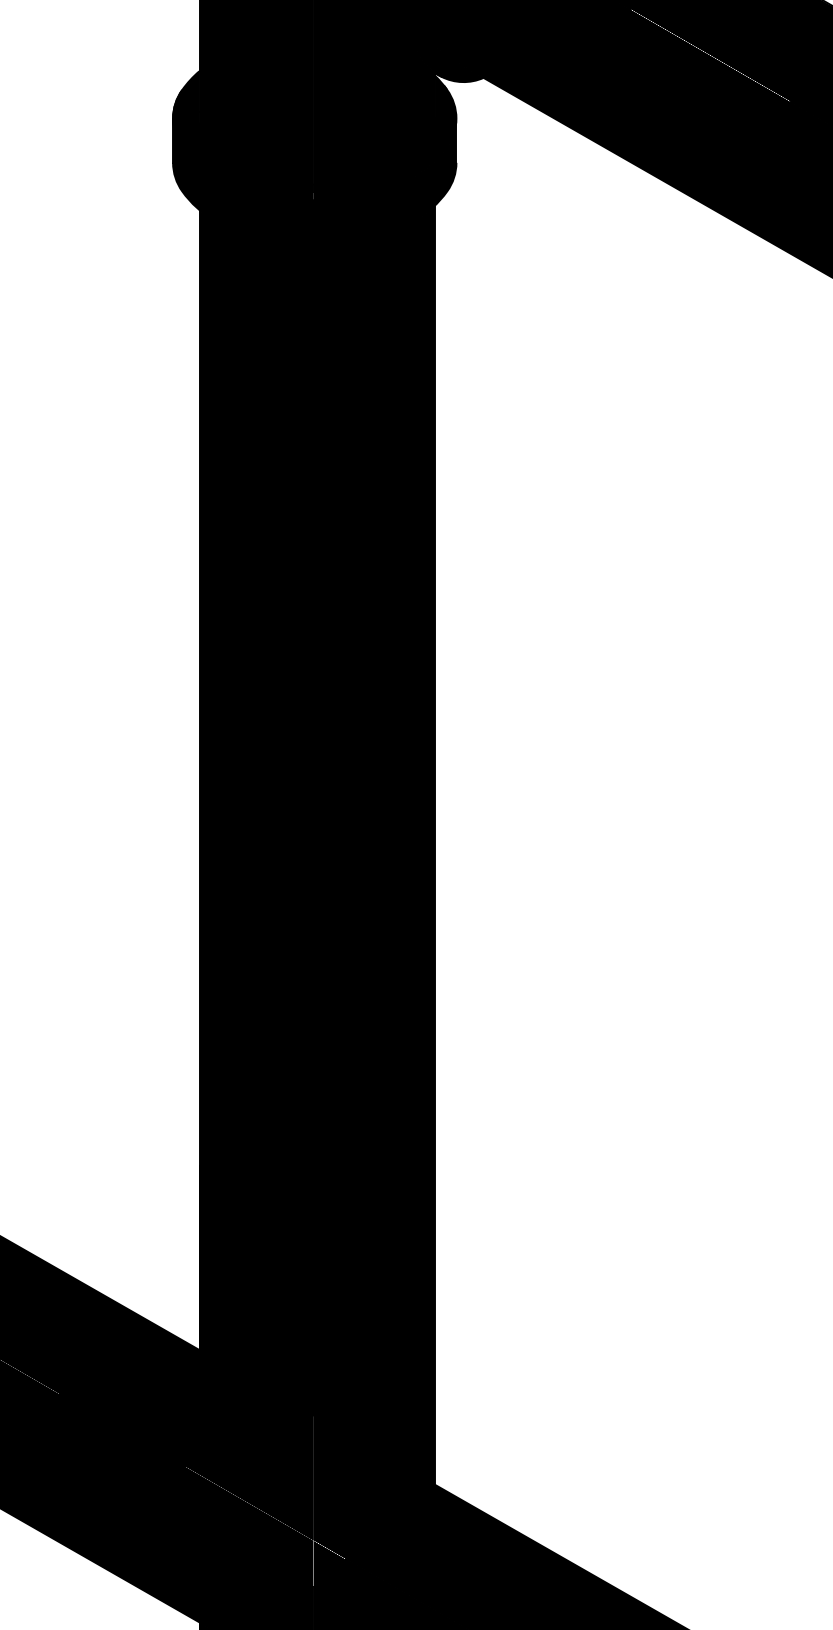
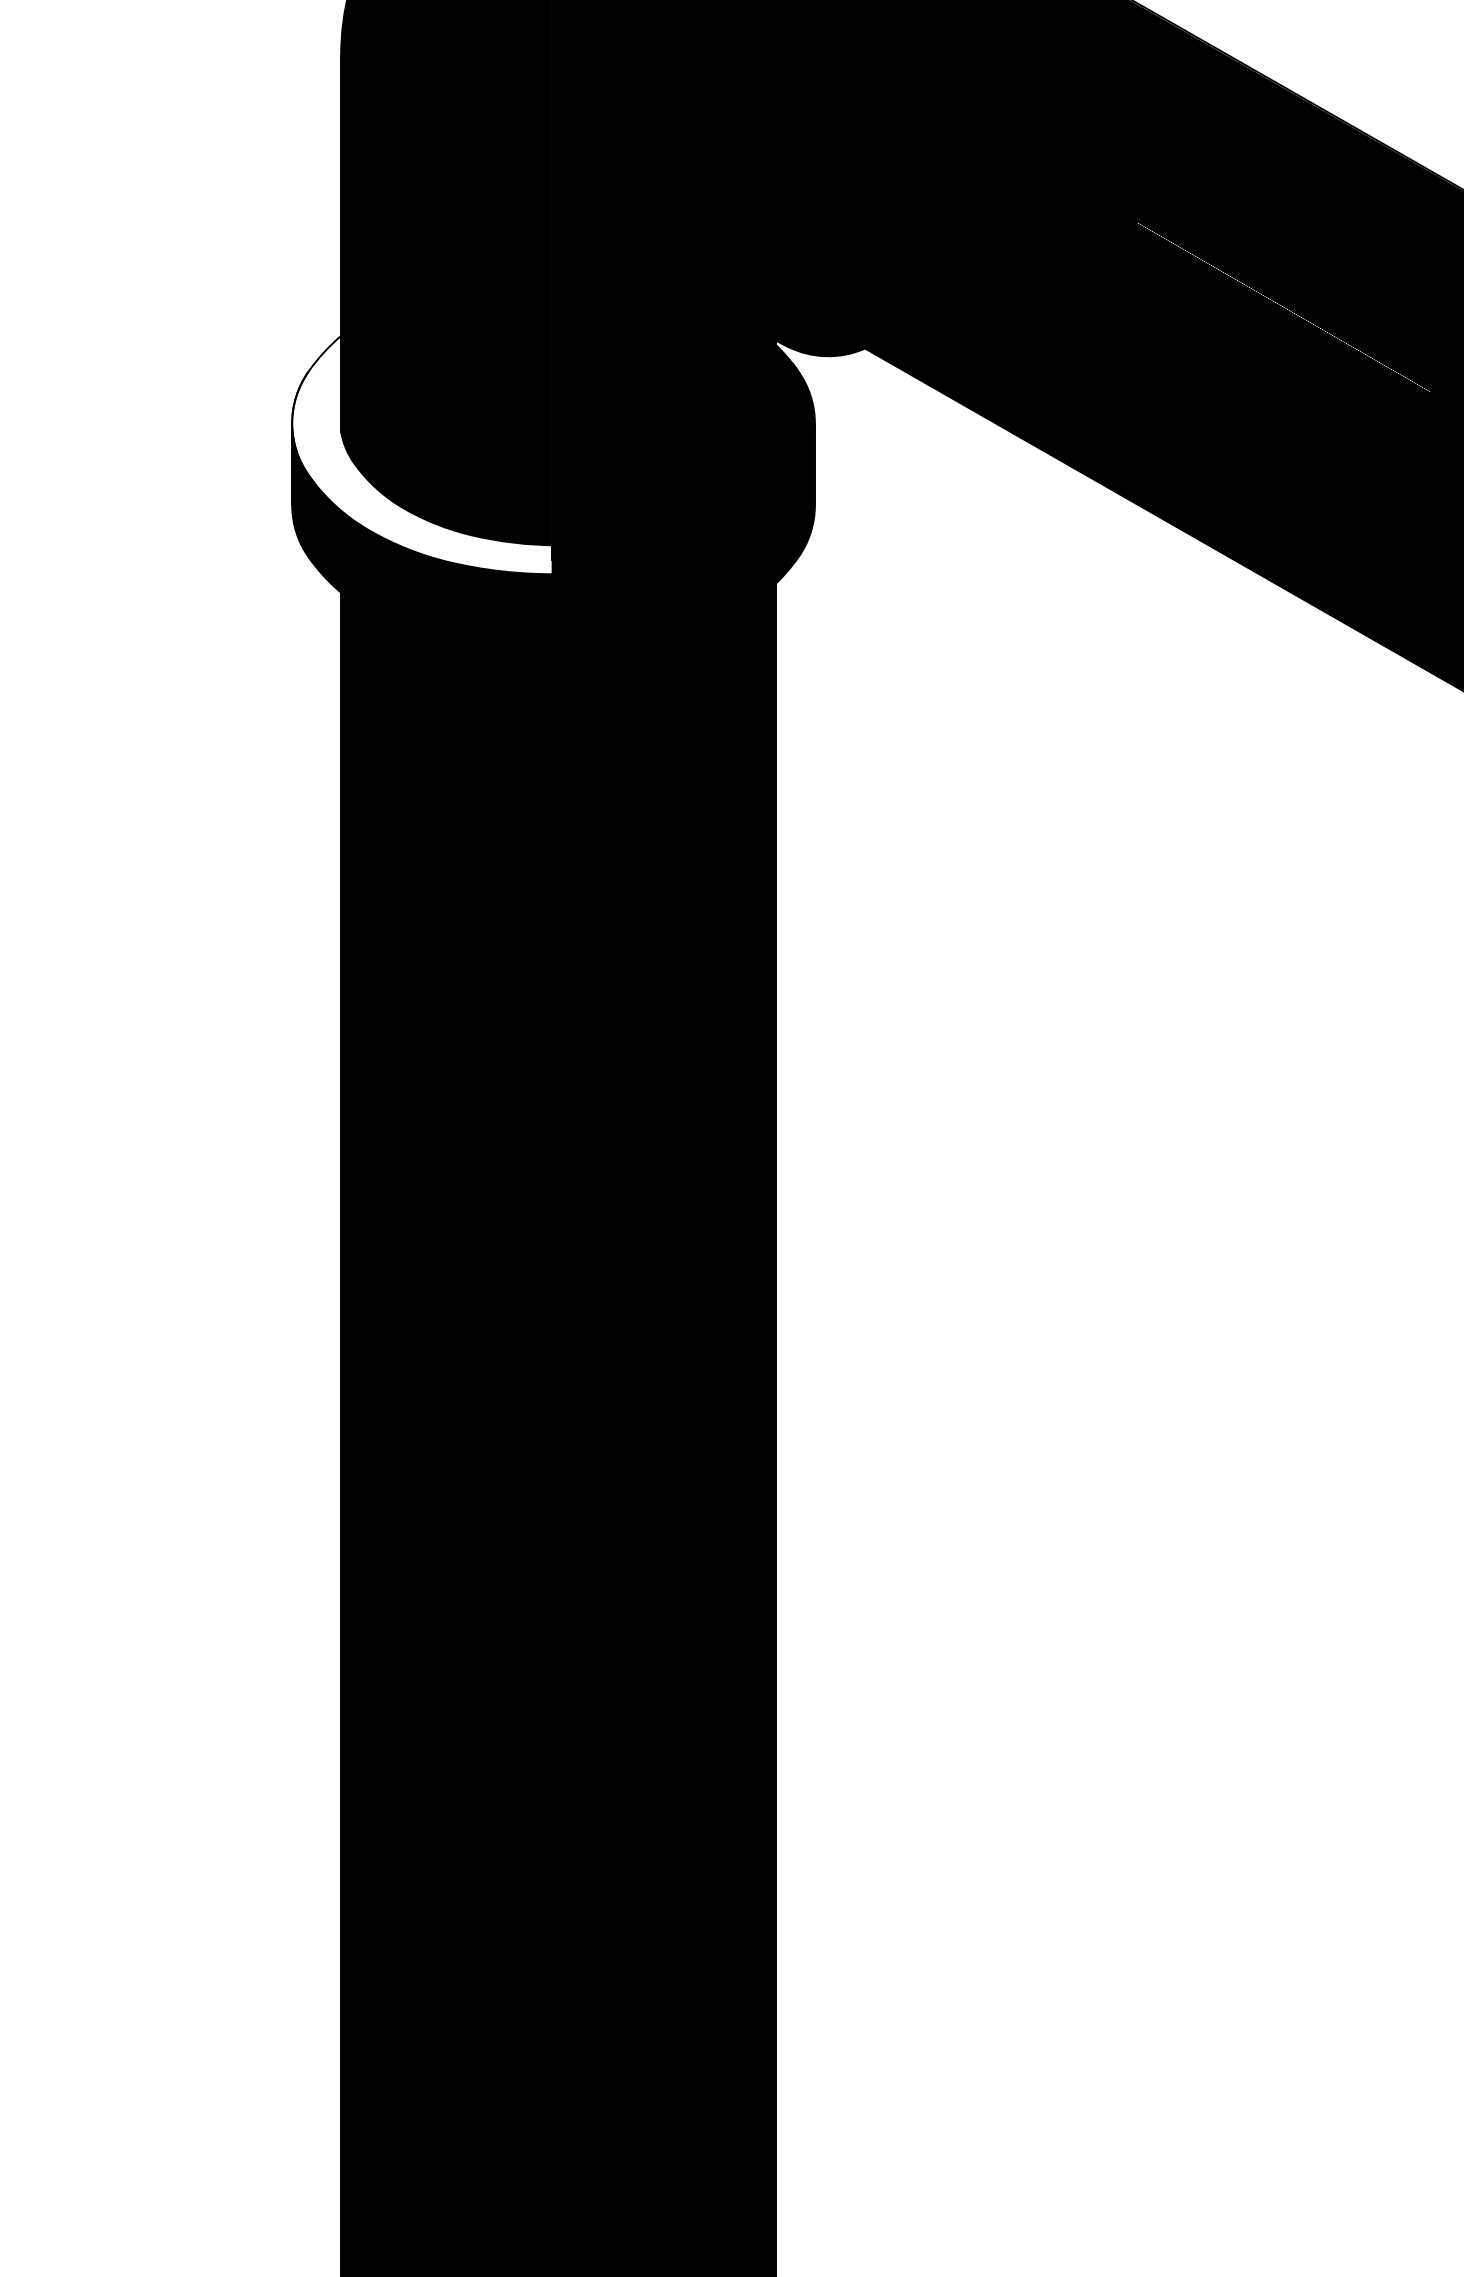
fill: (243, 135) -> (422, 454), removed

